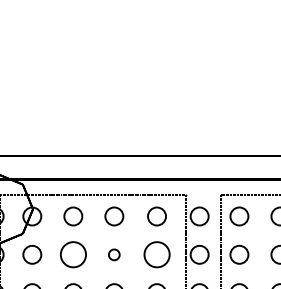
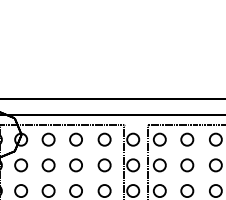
circle: (73, 255) -> (48, 165), size x0.71
circle: (113, 255) -> (75, 165), size x1.67
circle: (156, 255) -> (104, 165), size x0.71

